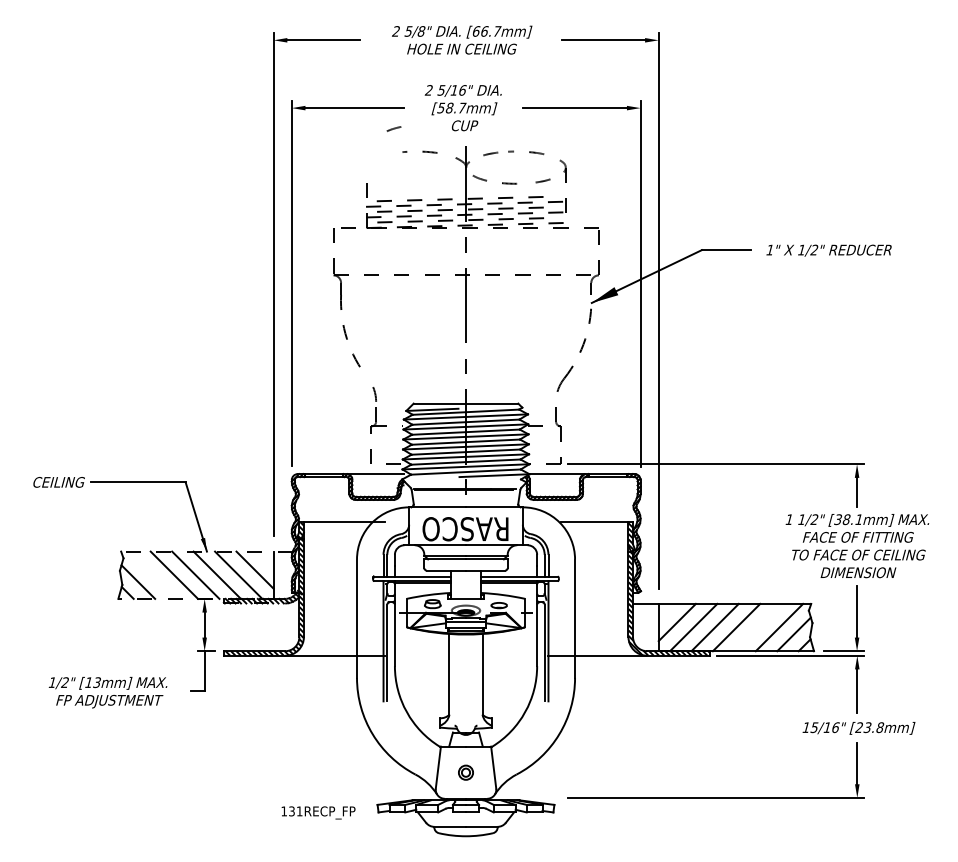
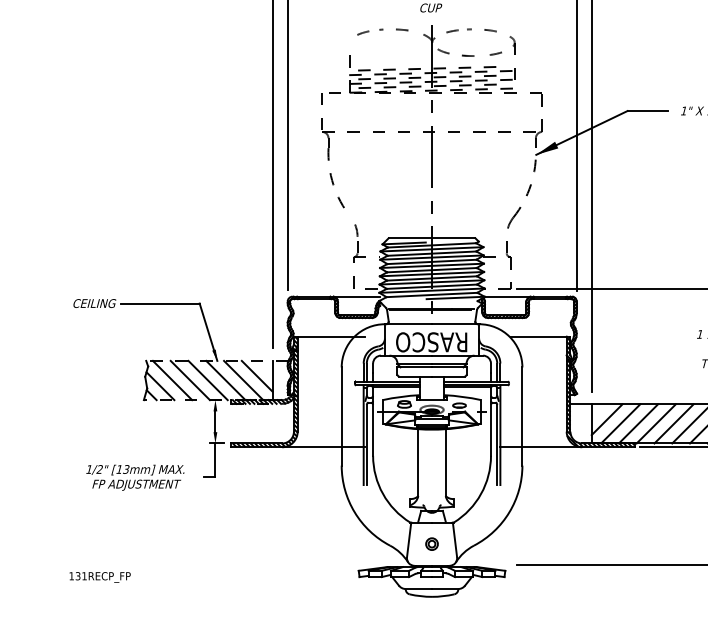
line: (393, 128) -> (362, 32), moved
line: (152, 574) -> (172, 379), added
line: (757, 627) -> (673, 423), added
text: (318, 812) -> (100, 577), moved

